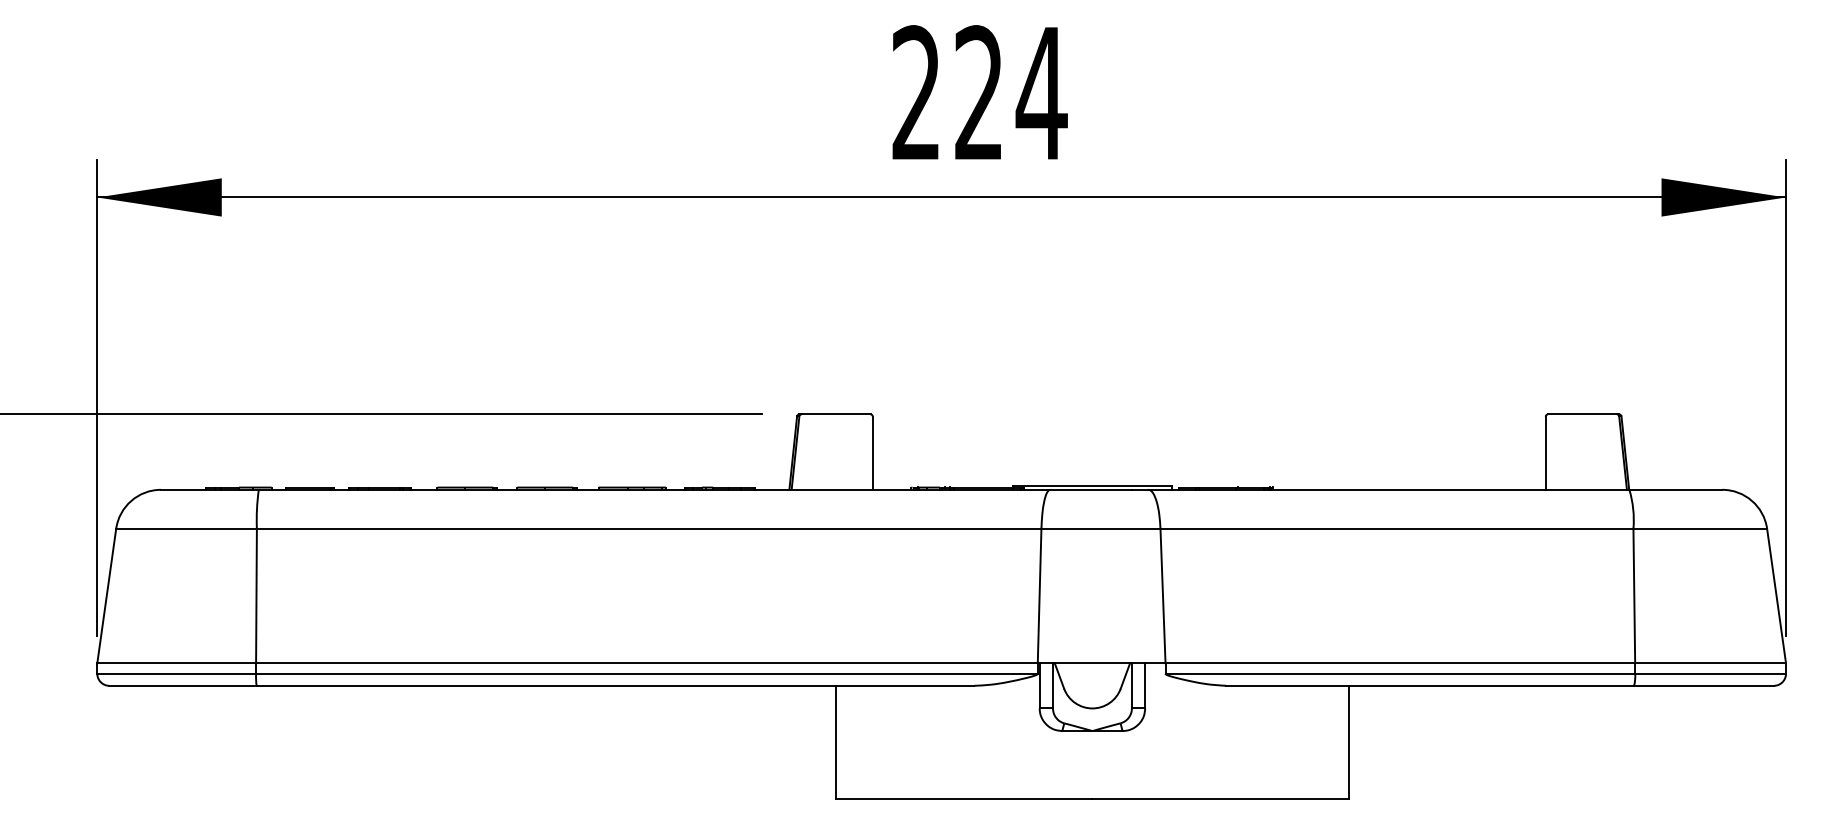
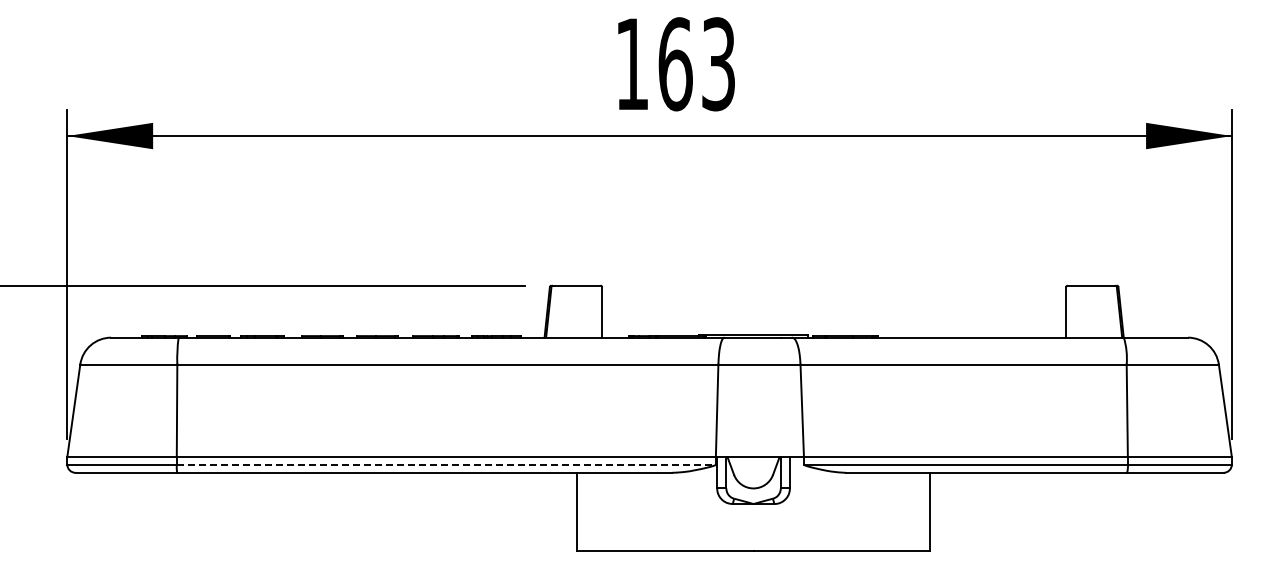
text: (979, 93) -> (675, 64), 224 -> 163
line: (647, 673) -> (446, 464), solid -> dashed

